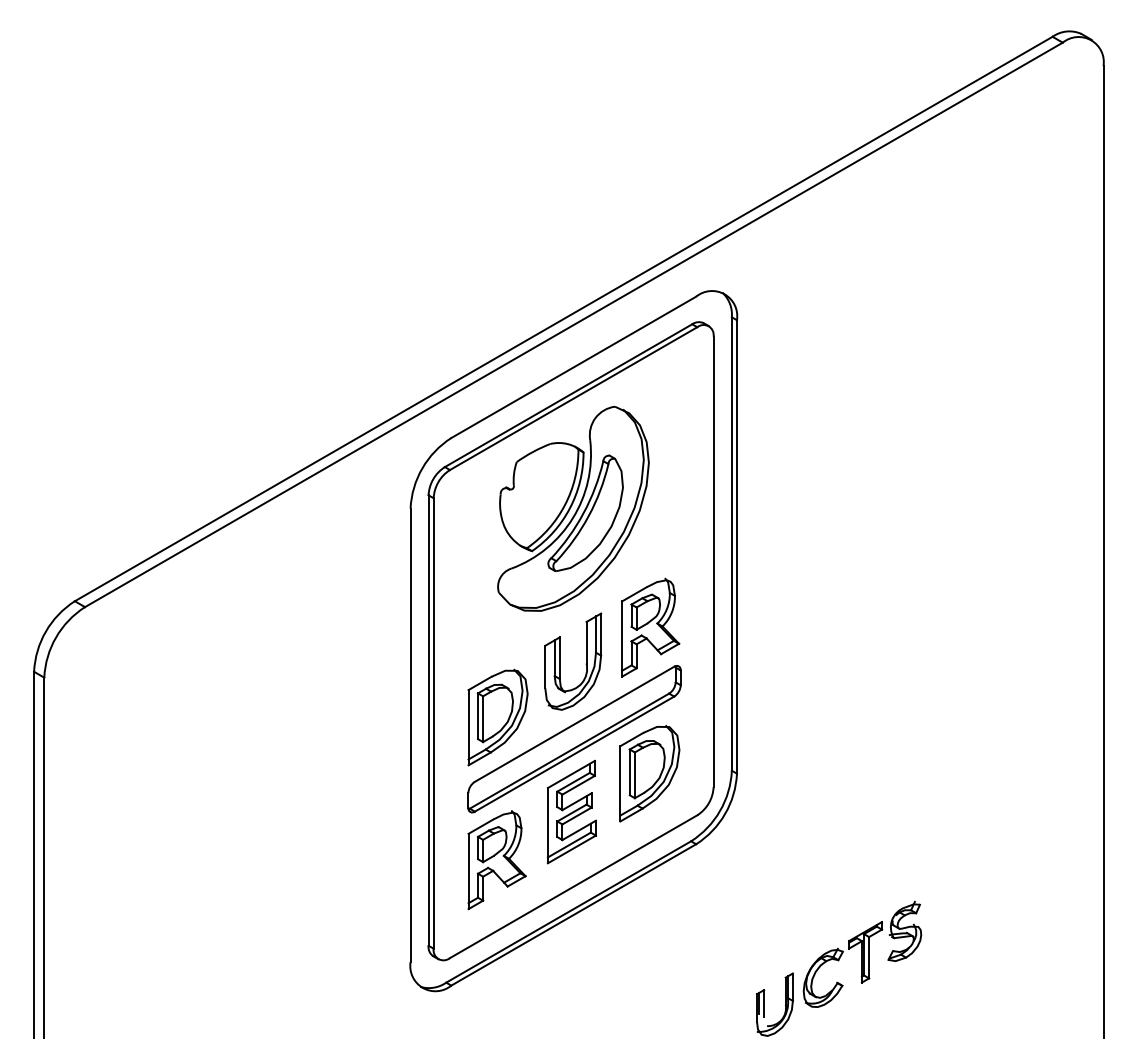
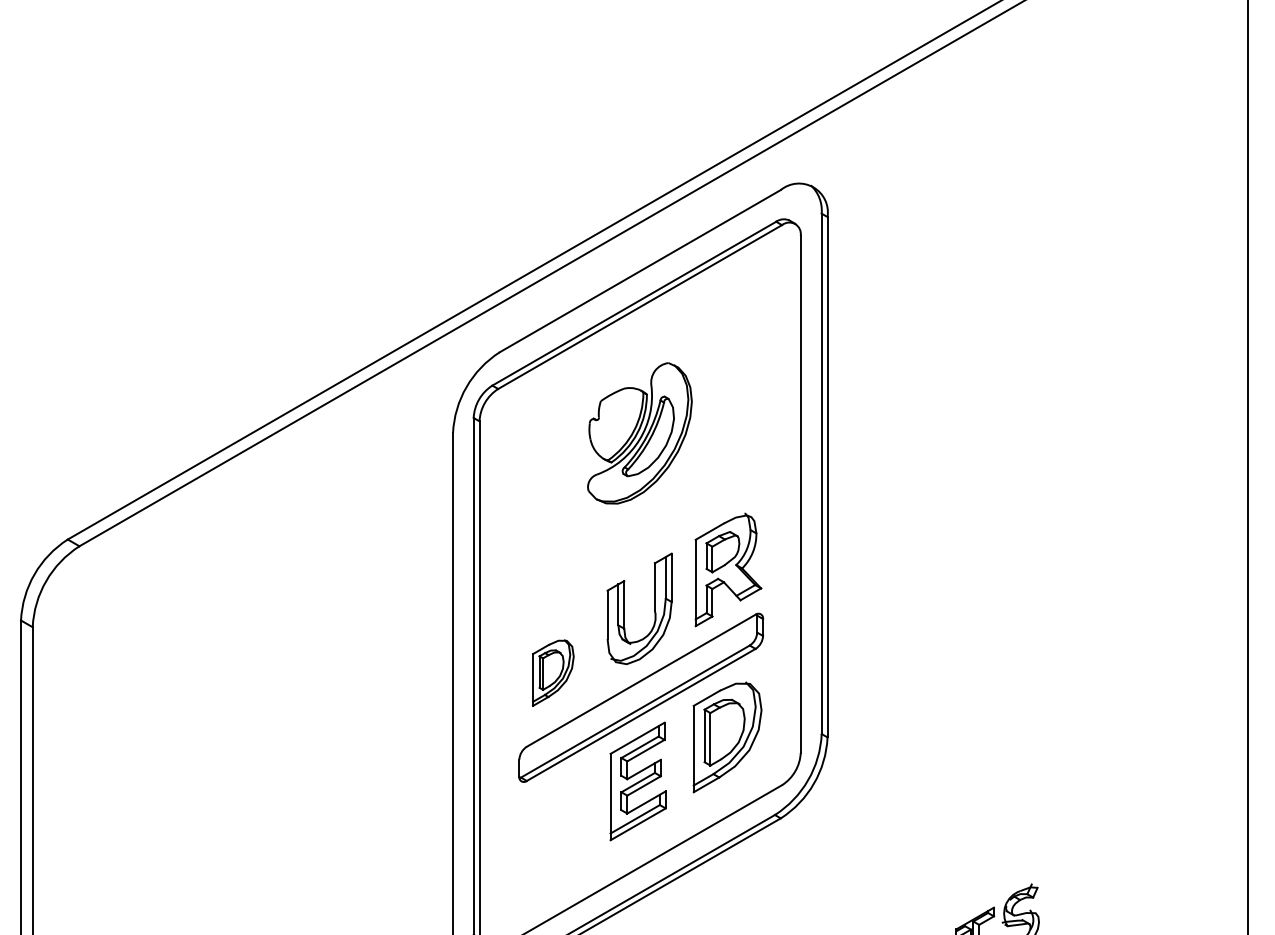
part: (573, 508) -> (639, 433), size x0.6
part: (497, 717) -> (552, 672), size x0.6
part: (496, 860) -> (551, 837), removed

